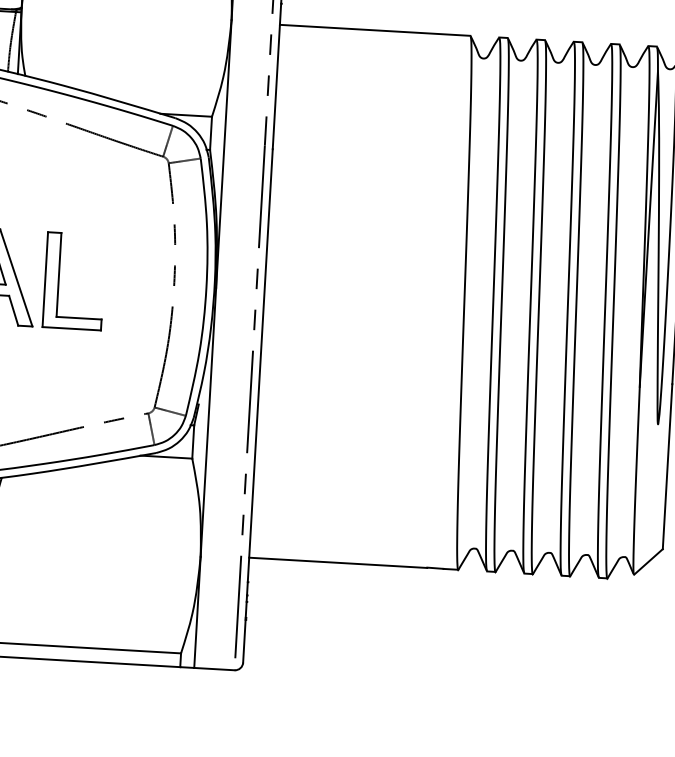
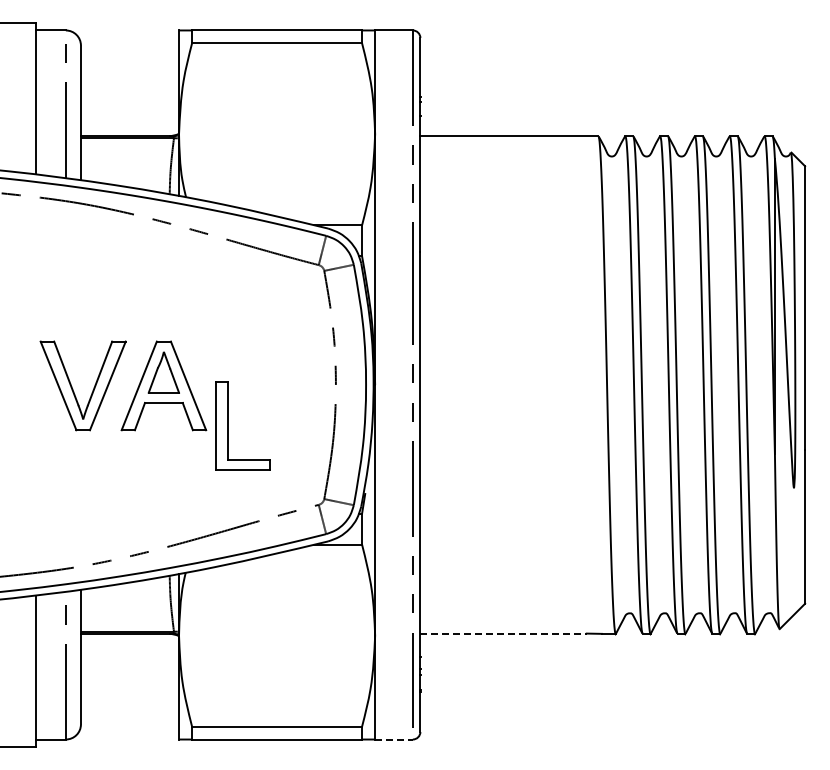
part: (59, 279) -> (228, 425), moved
line: (339, 562) -> (504, 633), solid -> dashed
line: (214, 669) -> (394, 739), solid -> dashed

